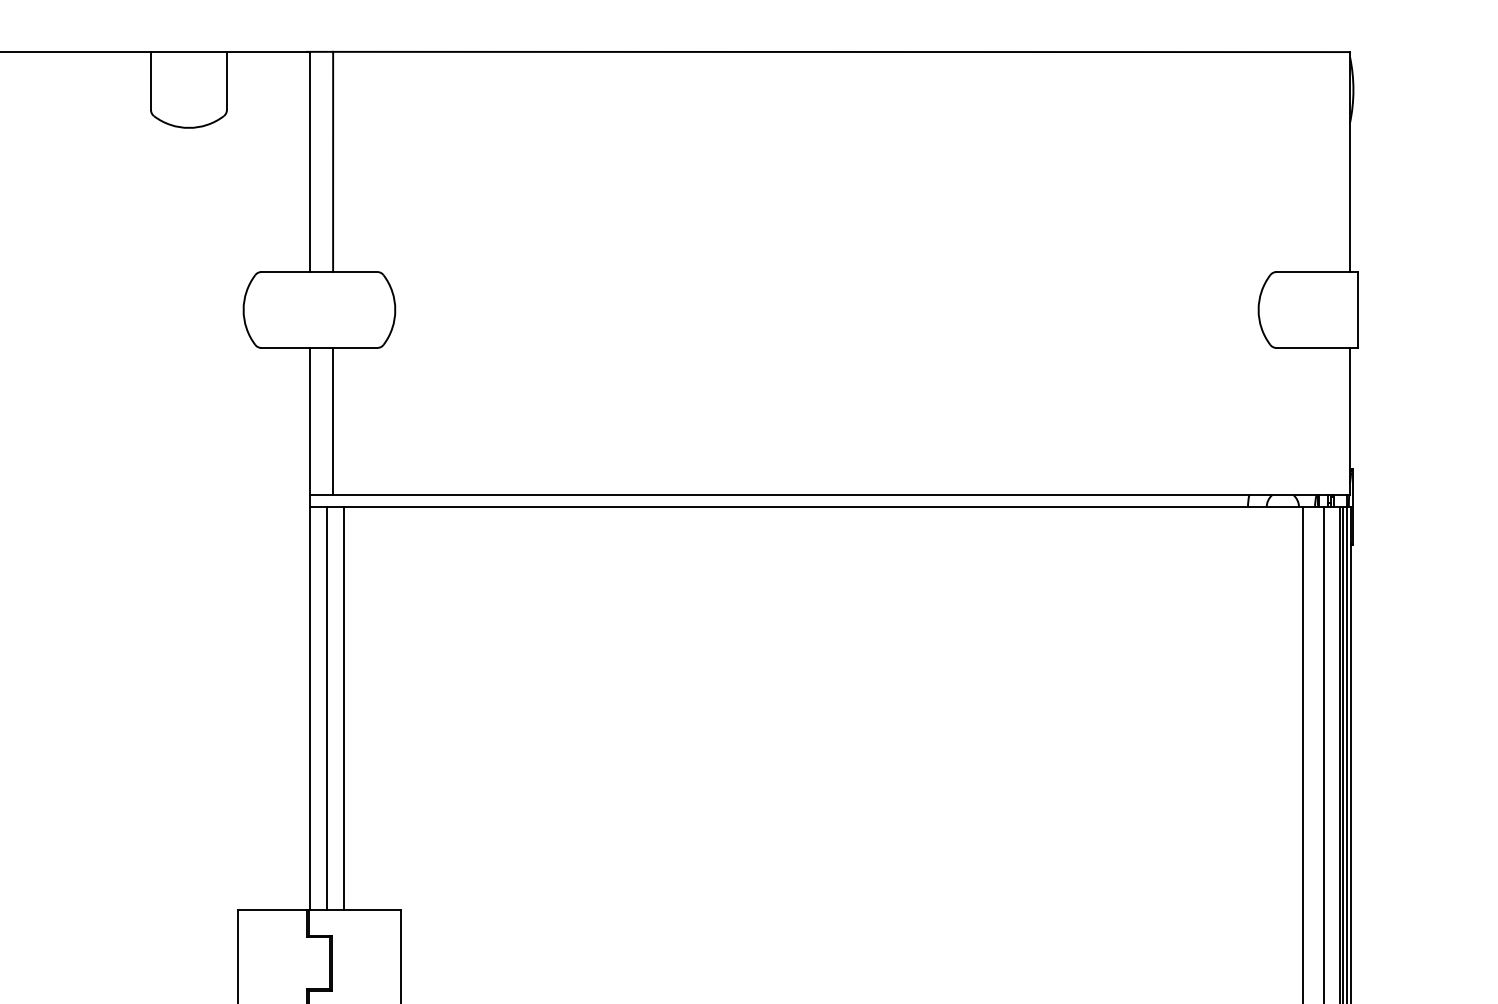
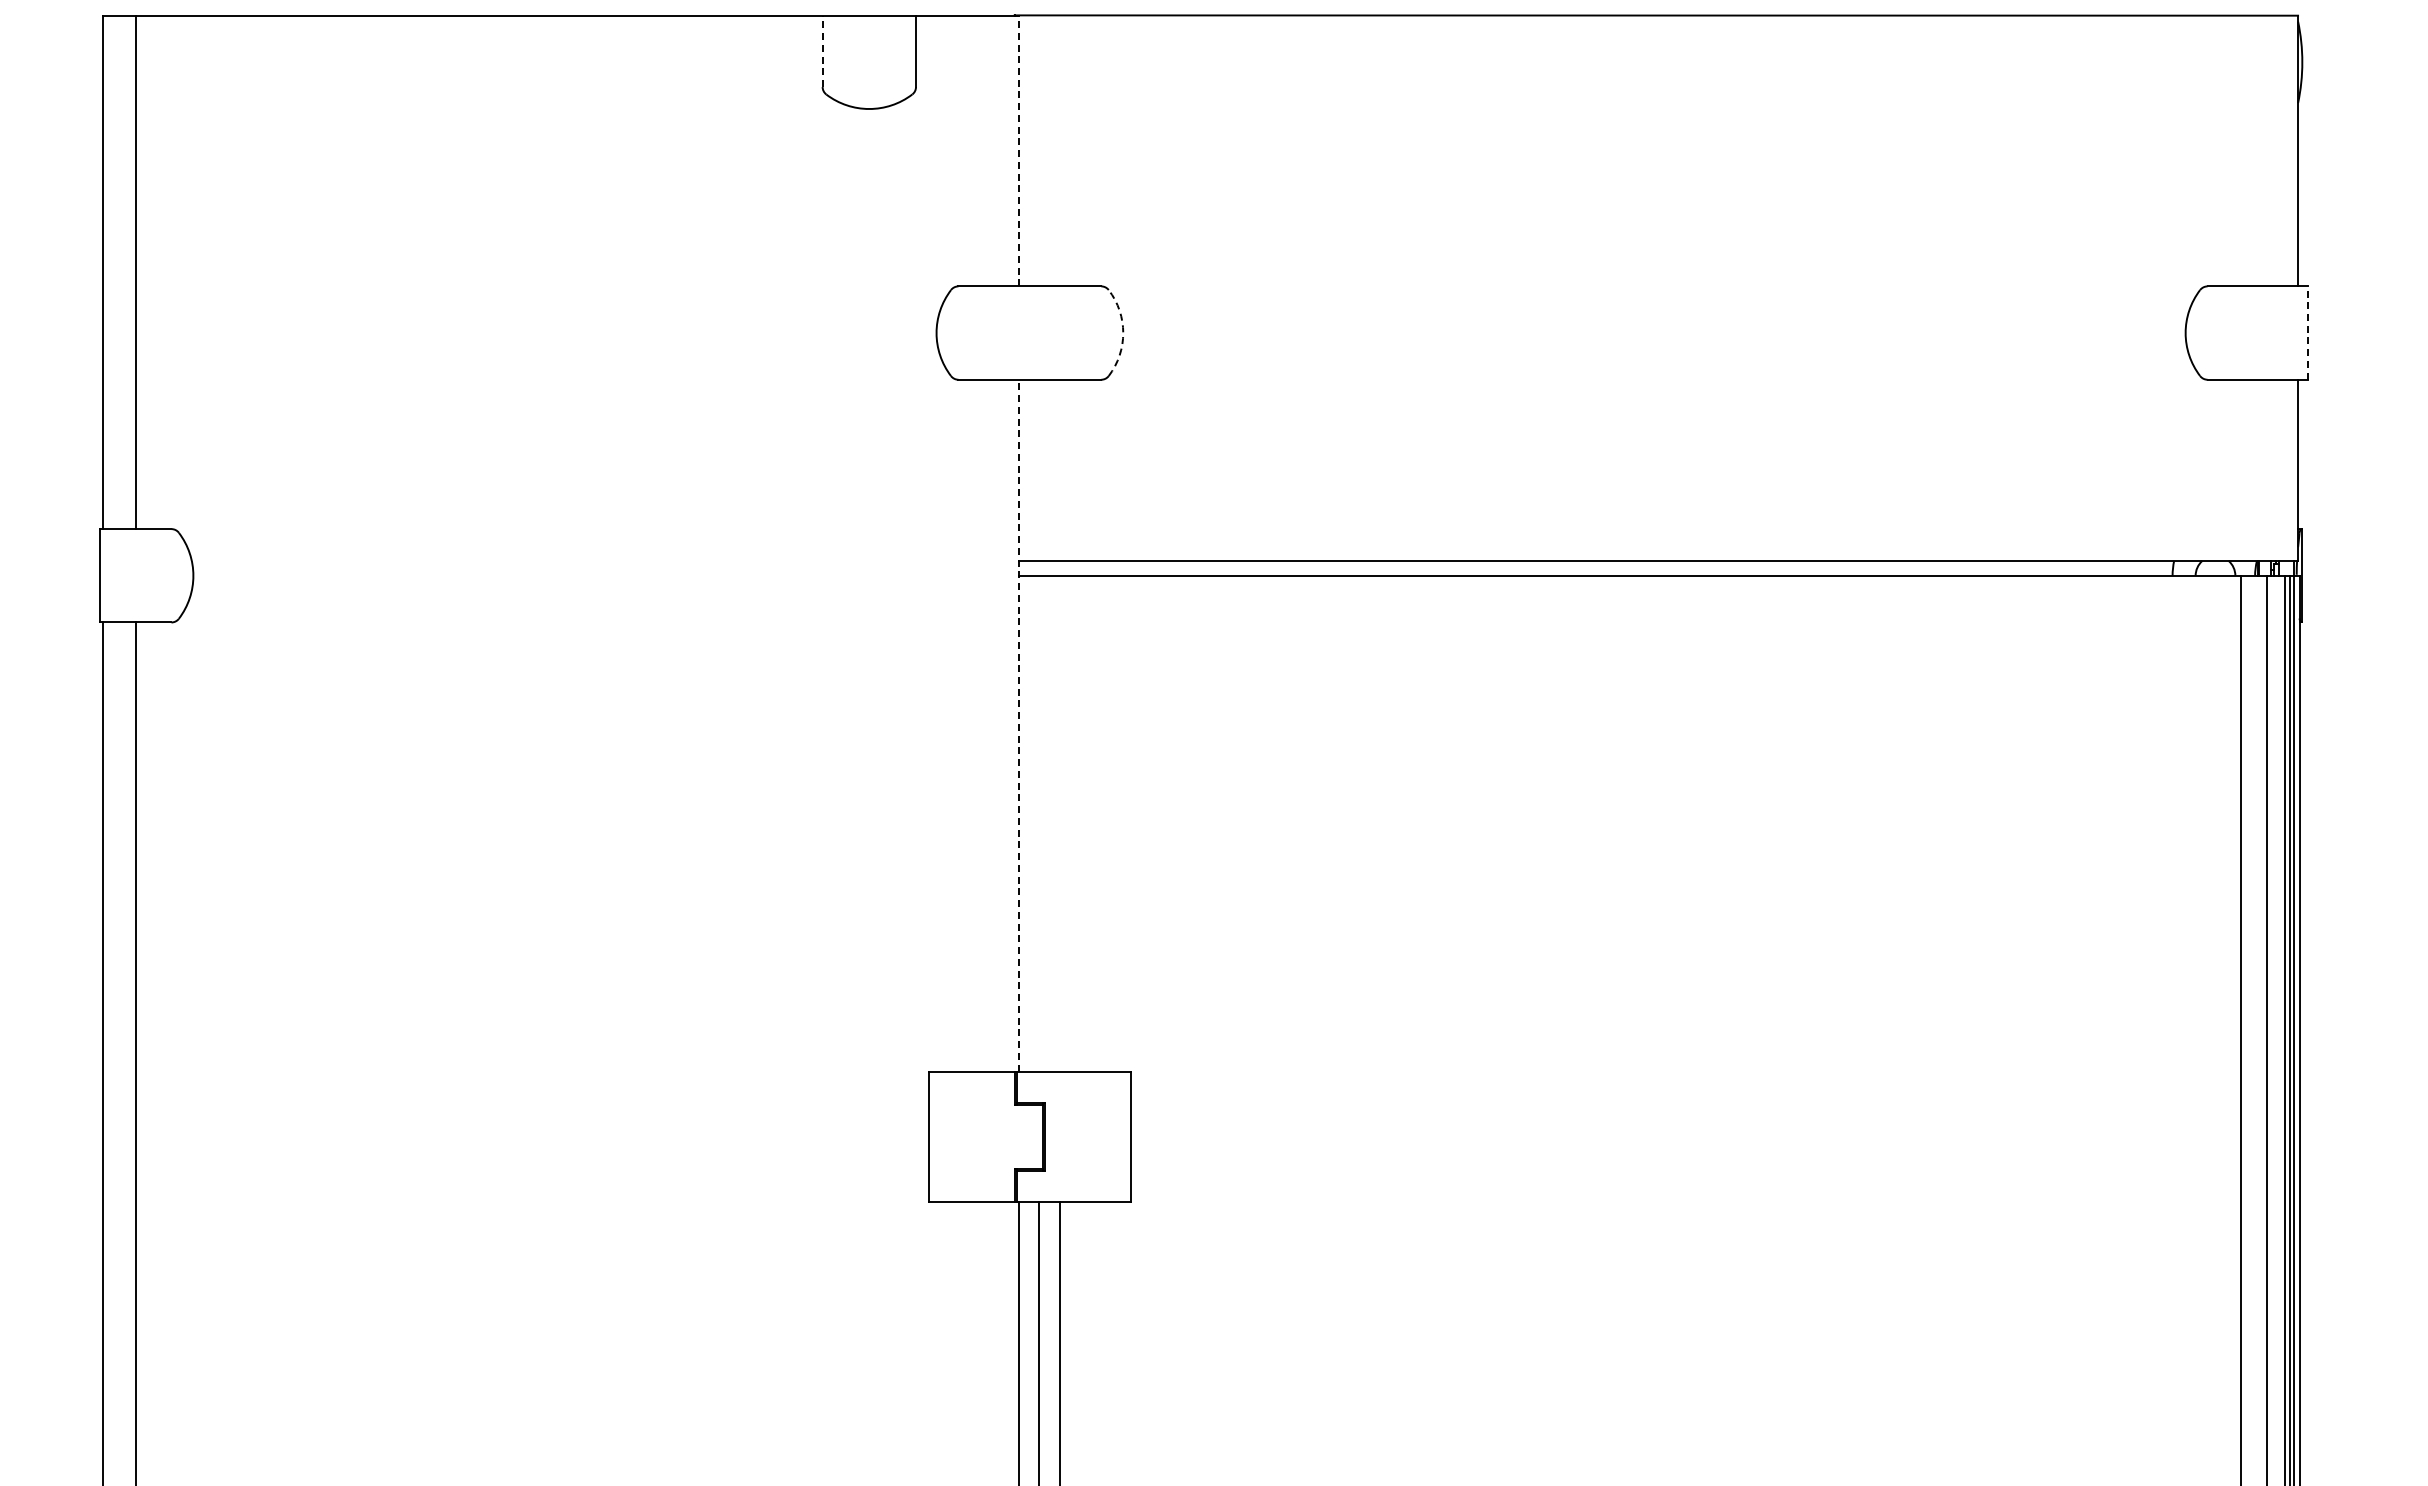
line: (150, 81) -> (822, 51), solid -> dashed
line: (310, 161) -> (1018, 150), solid -> dashed
line: (332, 161) -> (1046, 150), removed
arc: (395, 310) -> (1123, 333), solid -> dashed
line: (1357, 310) -> (2307, 333), solid -> dashed
line: (332, 420) -> (1046, 469), removed
line: (310, 628) -> (1018, 725), solid -> dashed
line: (327, 708) -> (1039, 823), removed
line: (343, 708) -> (1059, 823), removed

